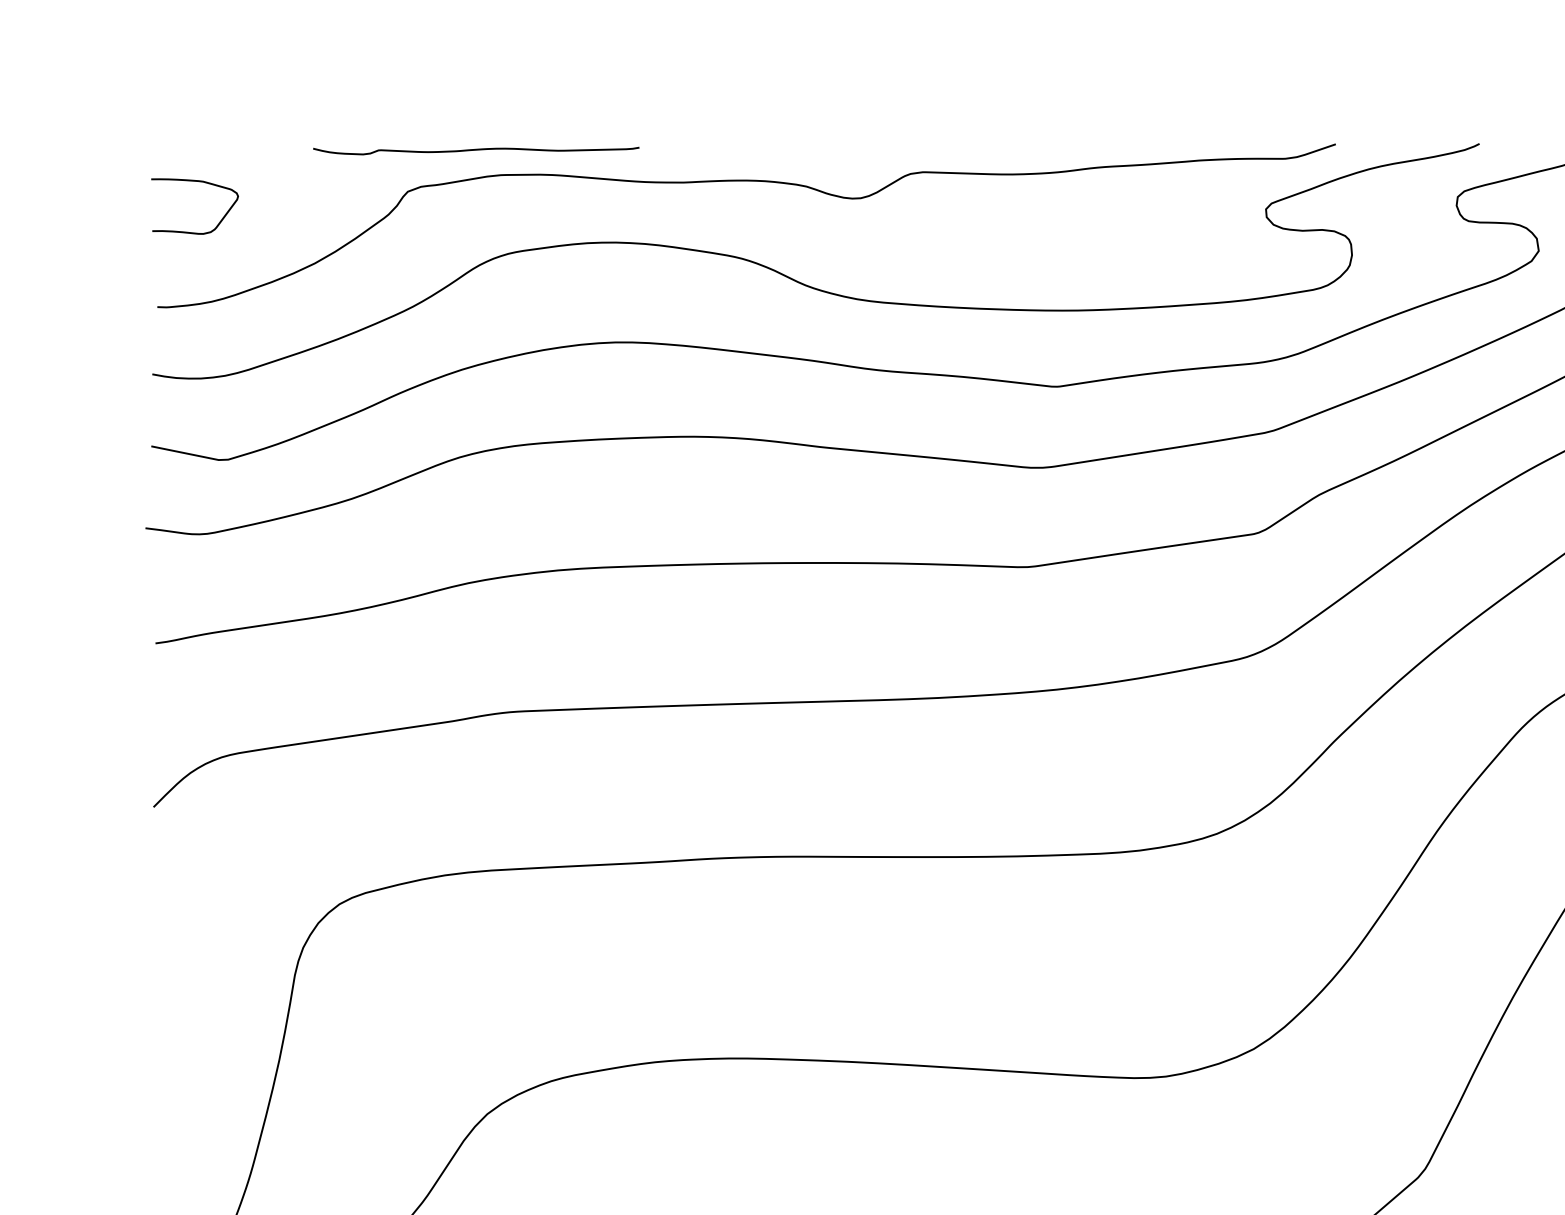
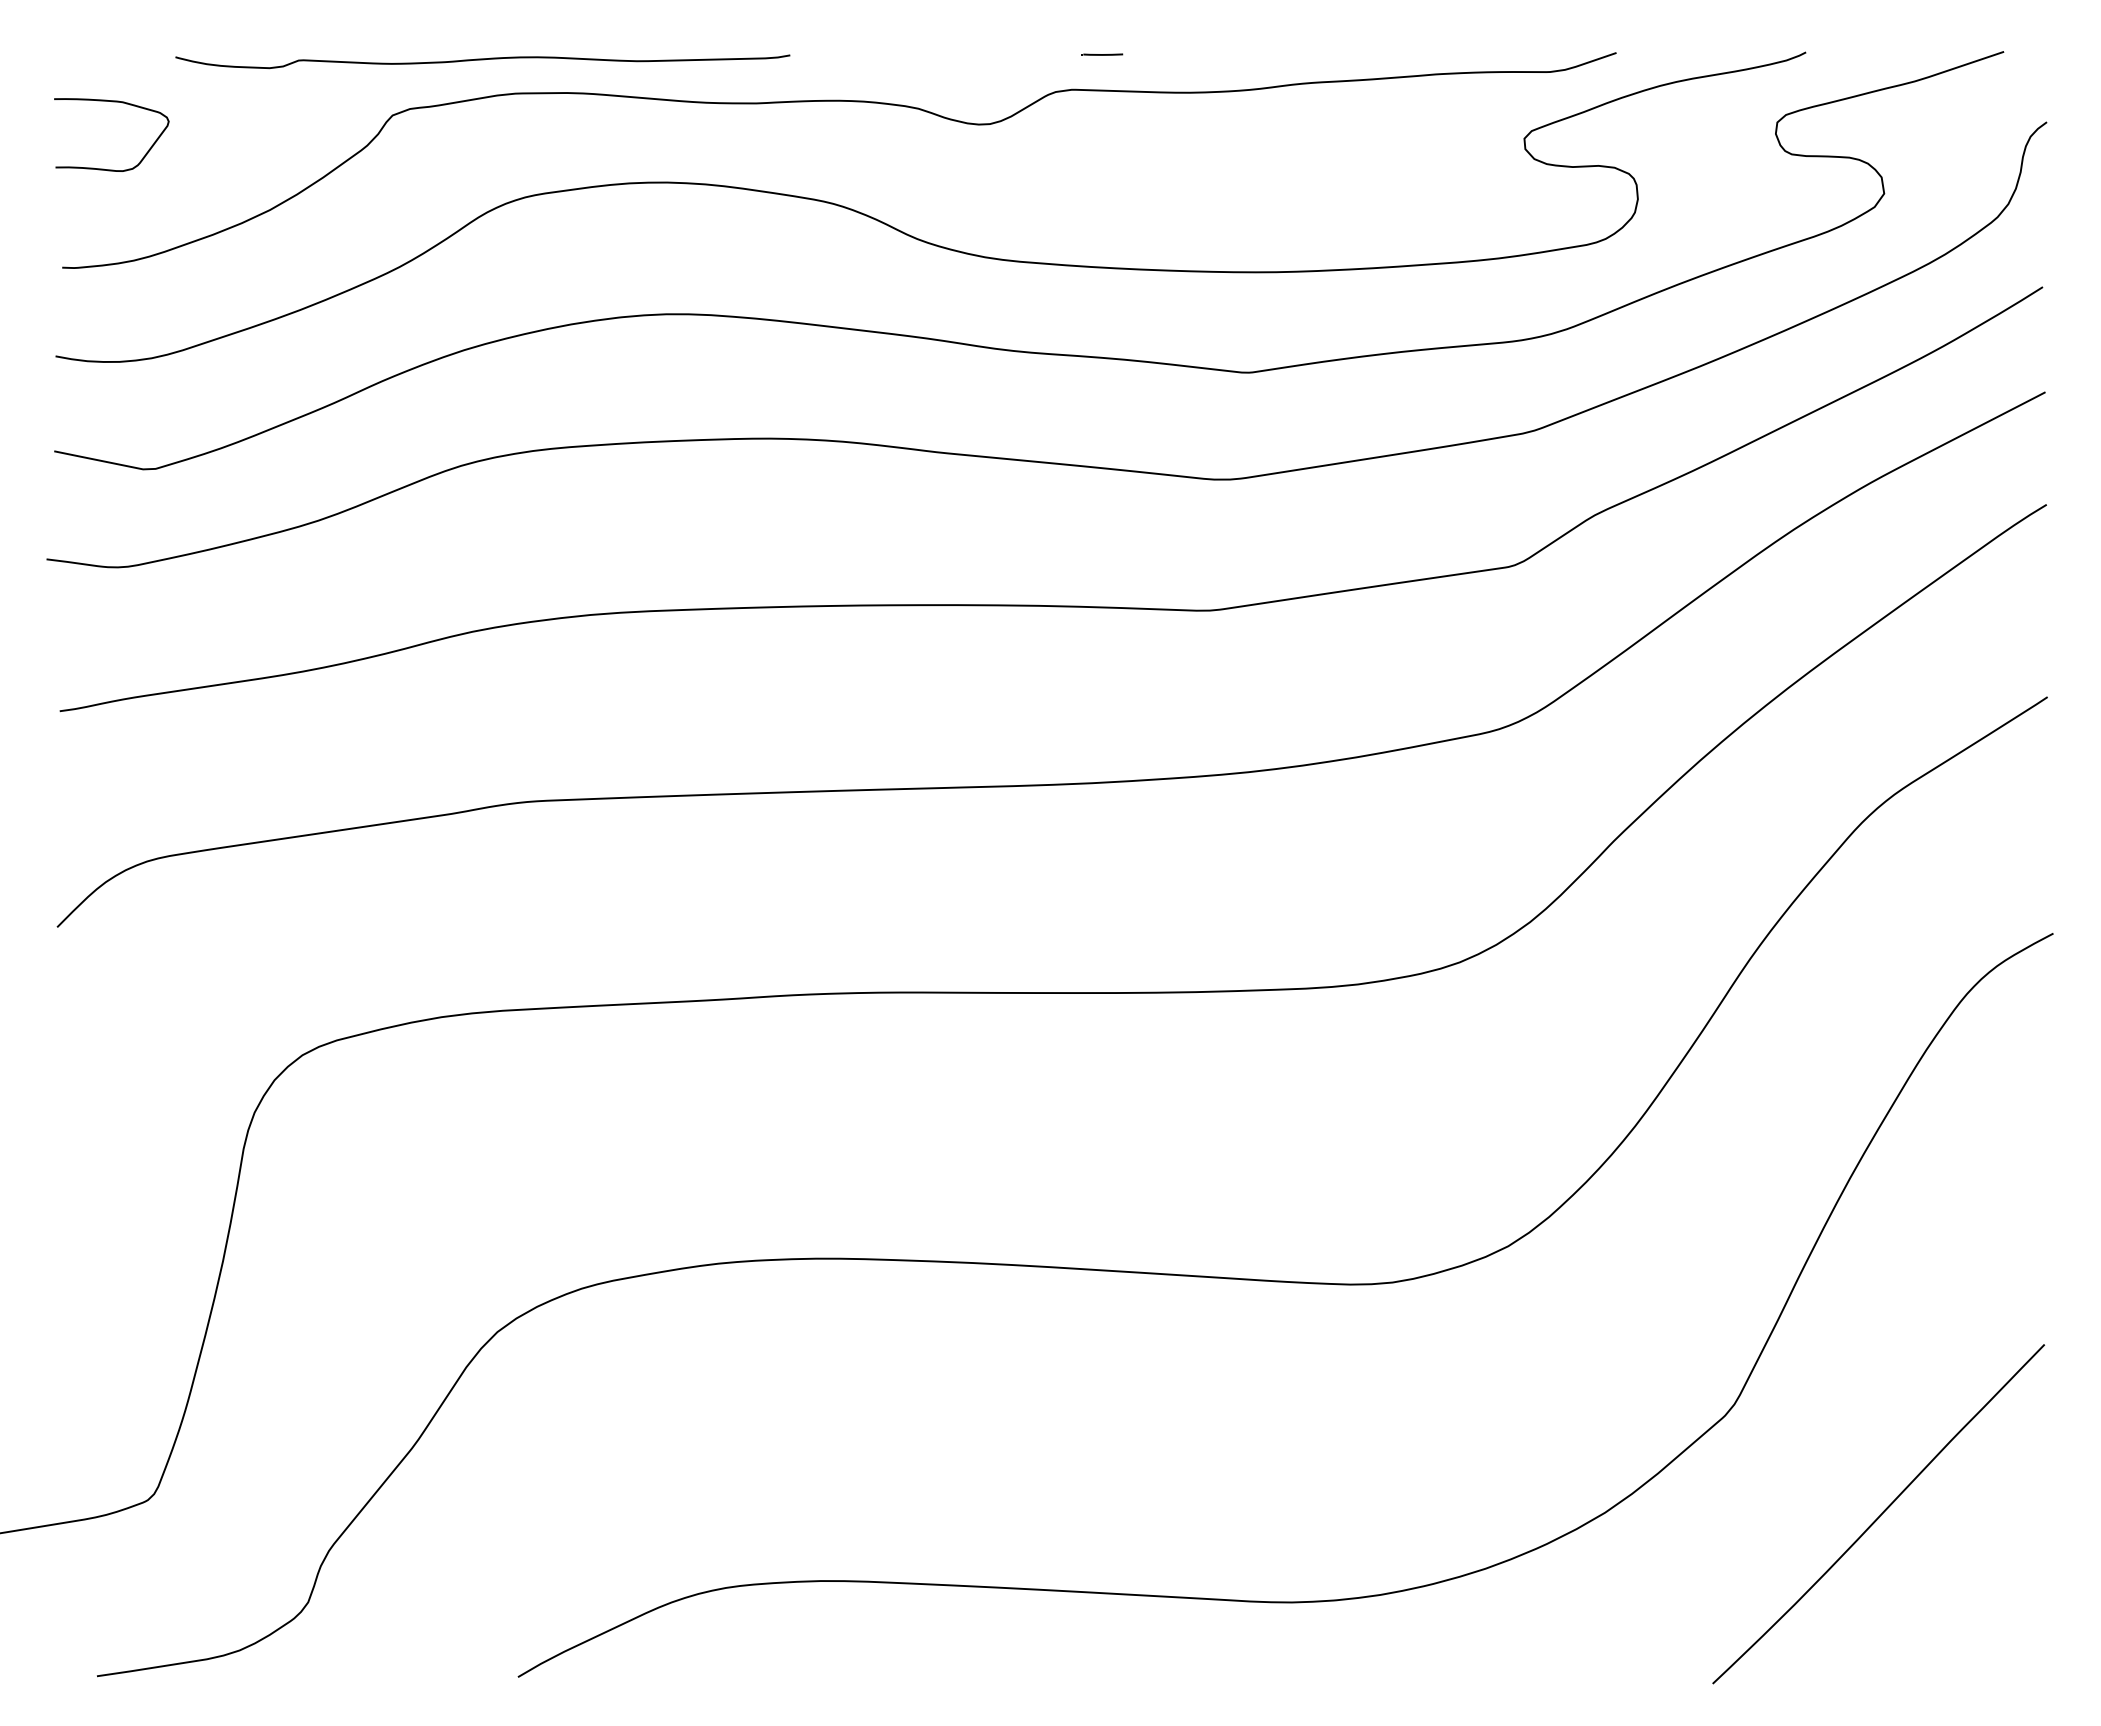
line: (946, 145) -> (1102, 54), added
part: (476, 150) -> (482, 61), size x1.43

